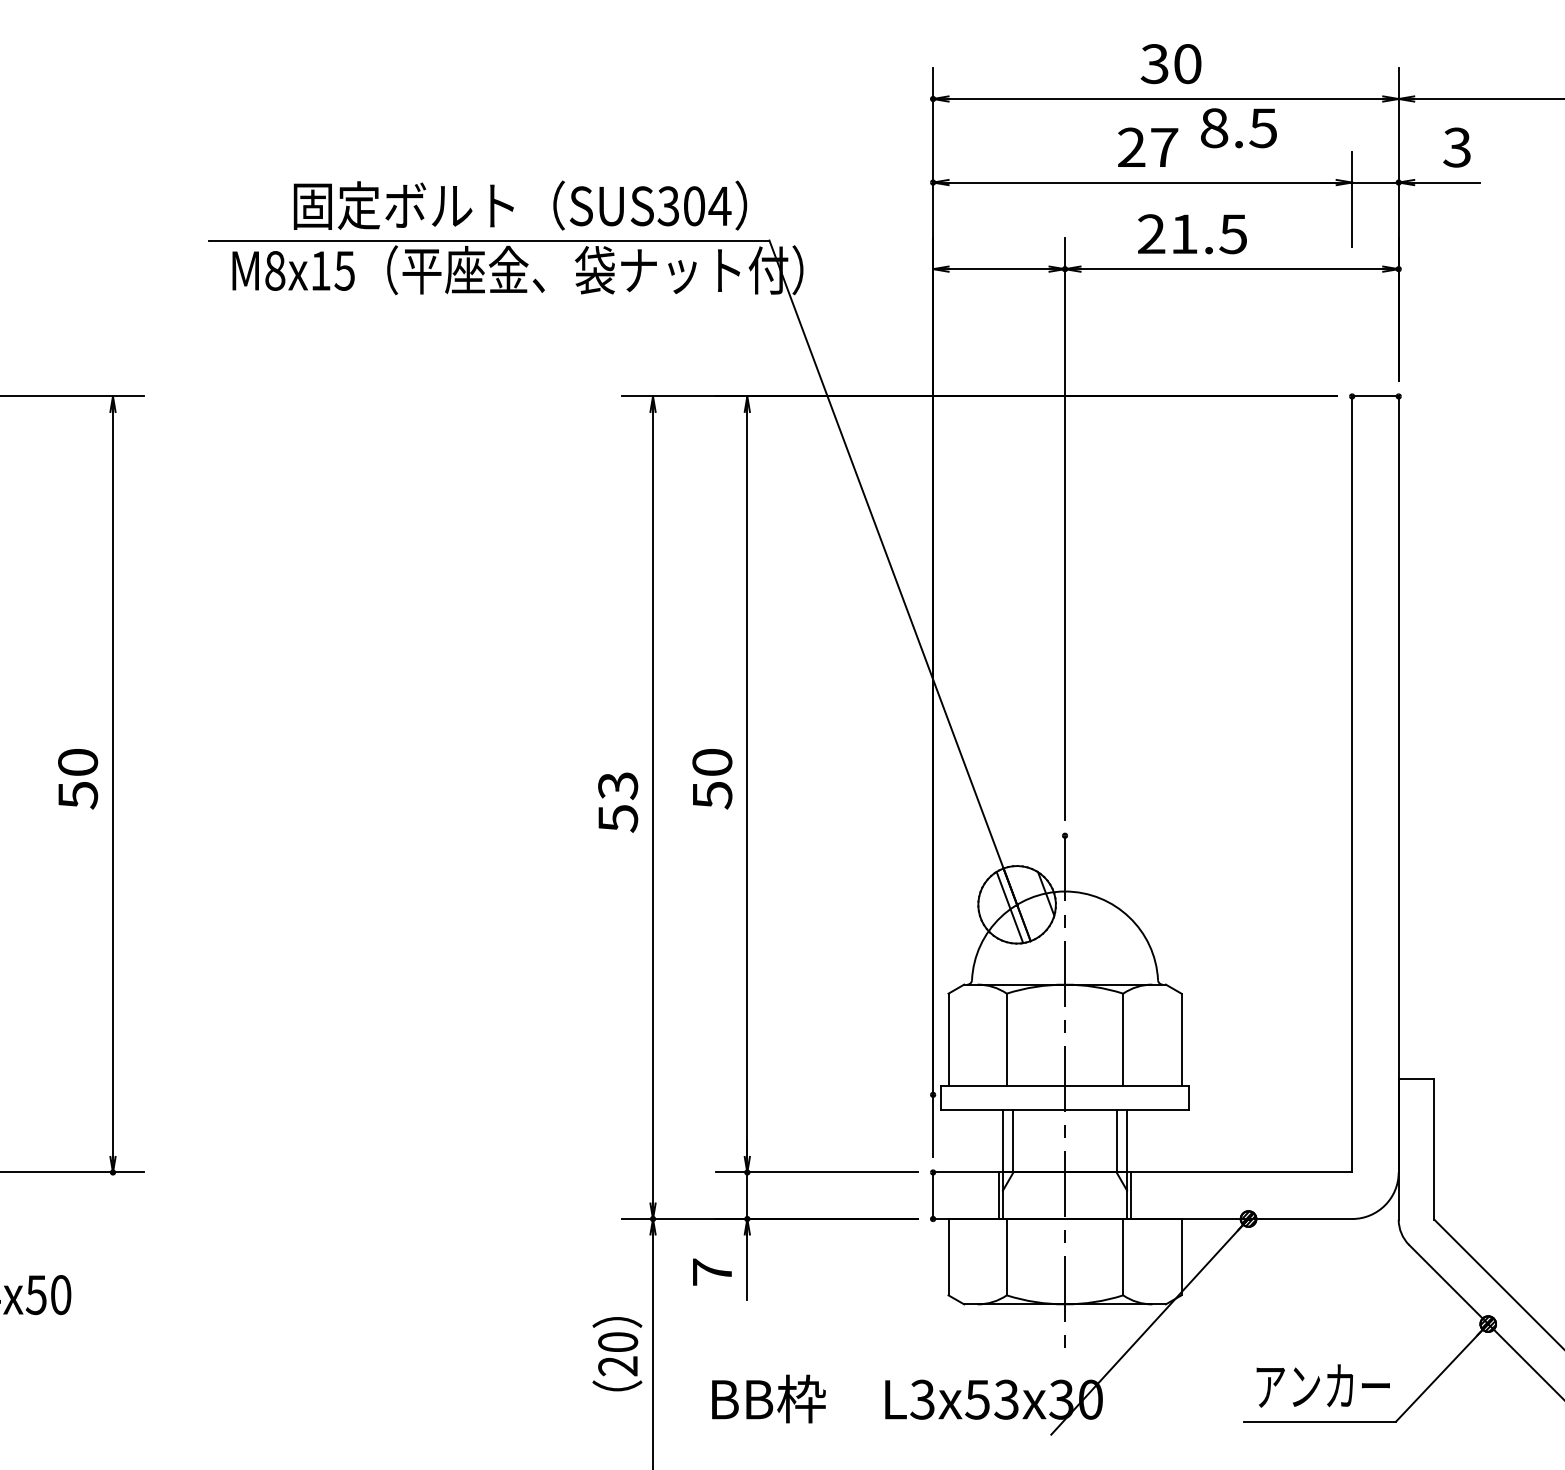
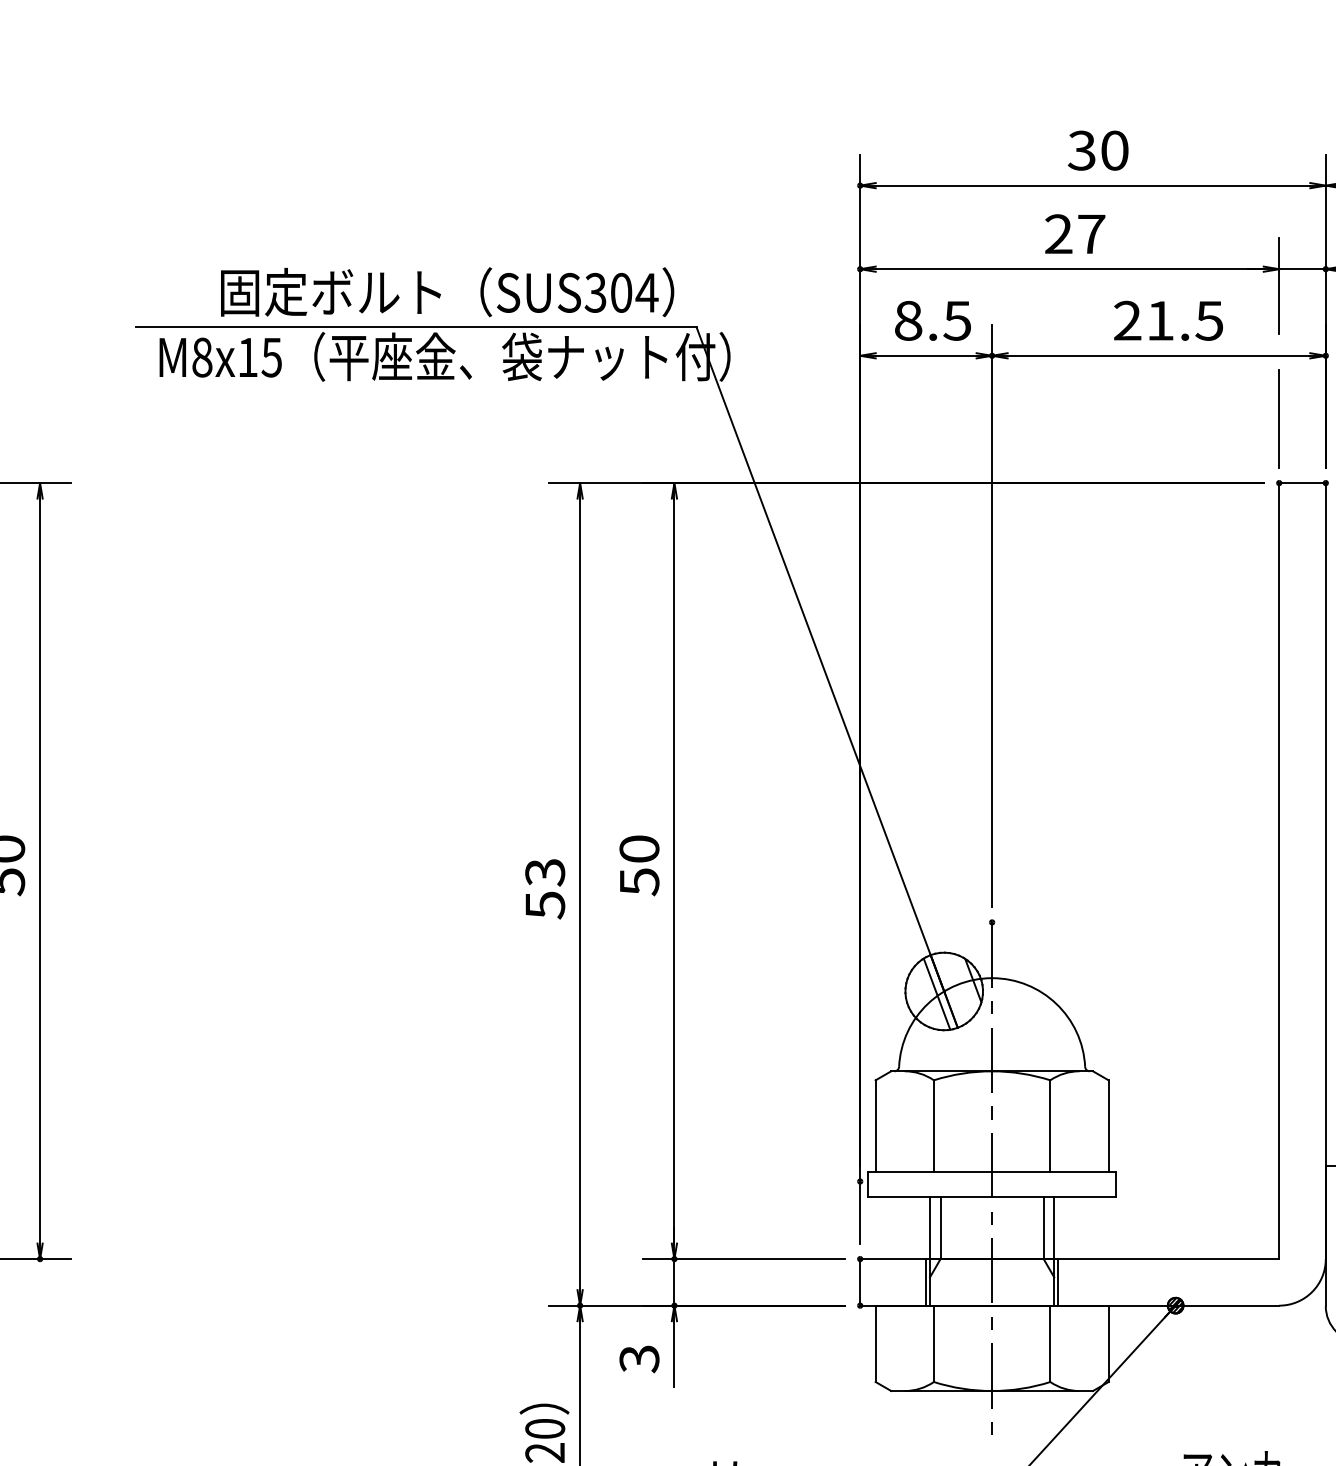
text: (1238, 128) -> (932, 321), moved
text: (1192, 234) -> (1168, 321), moved
line: (1352, 331) -> (1279, 418), added
text: (712, 1272) -> (639, 1359), 7 -> 3

